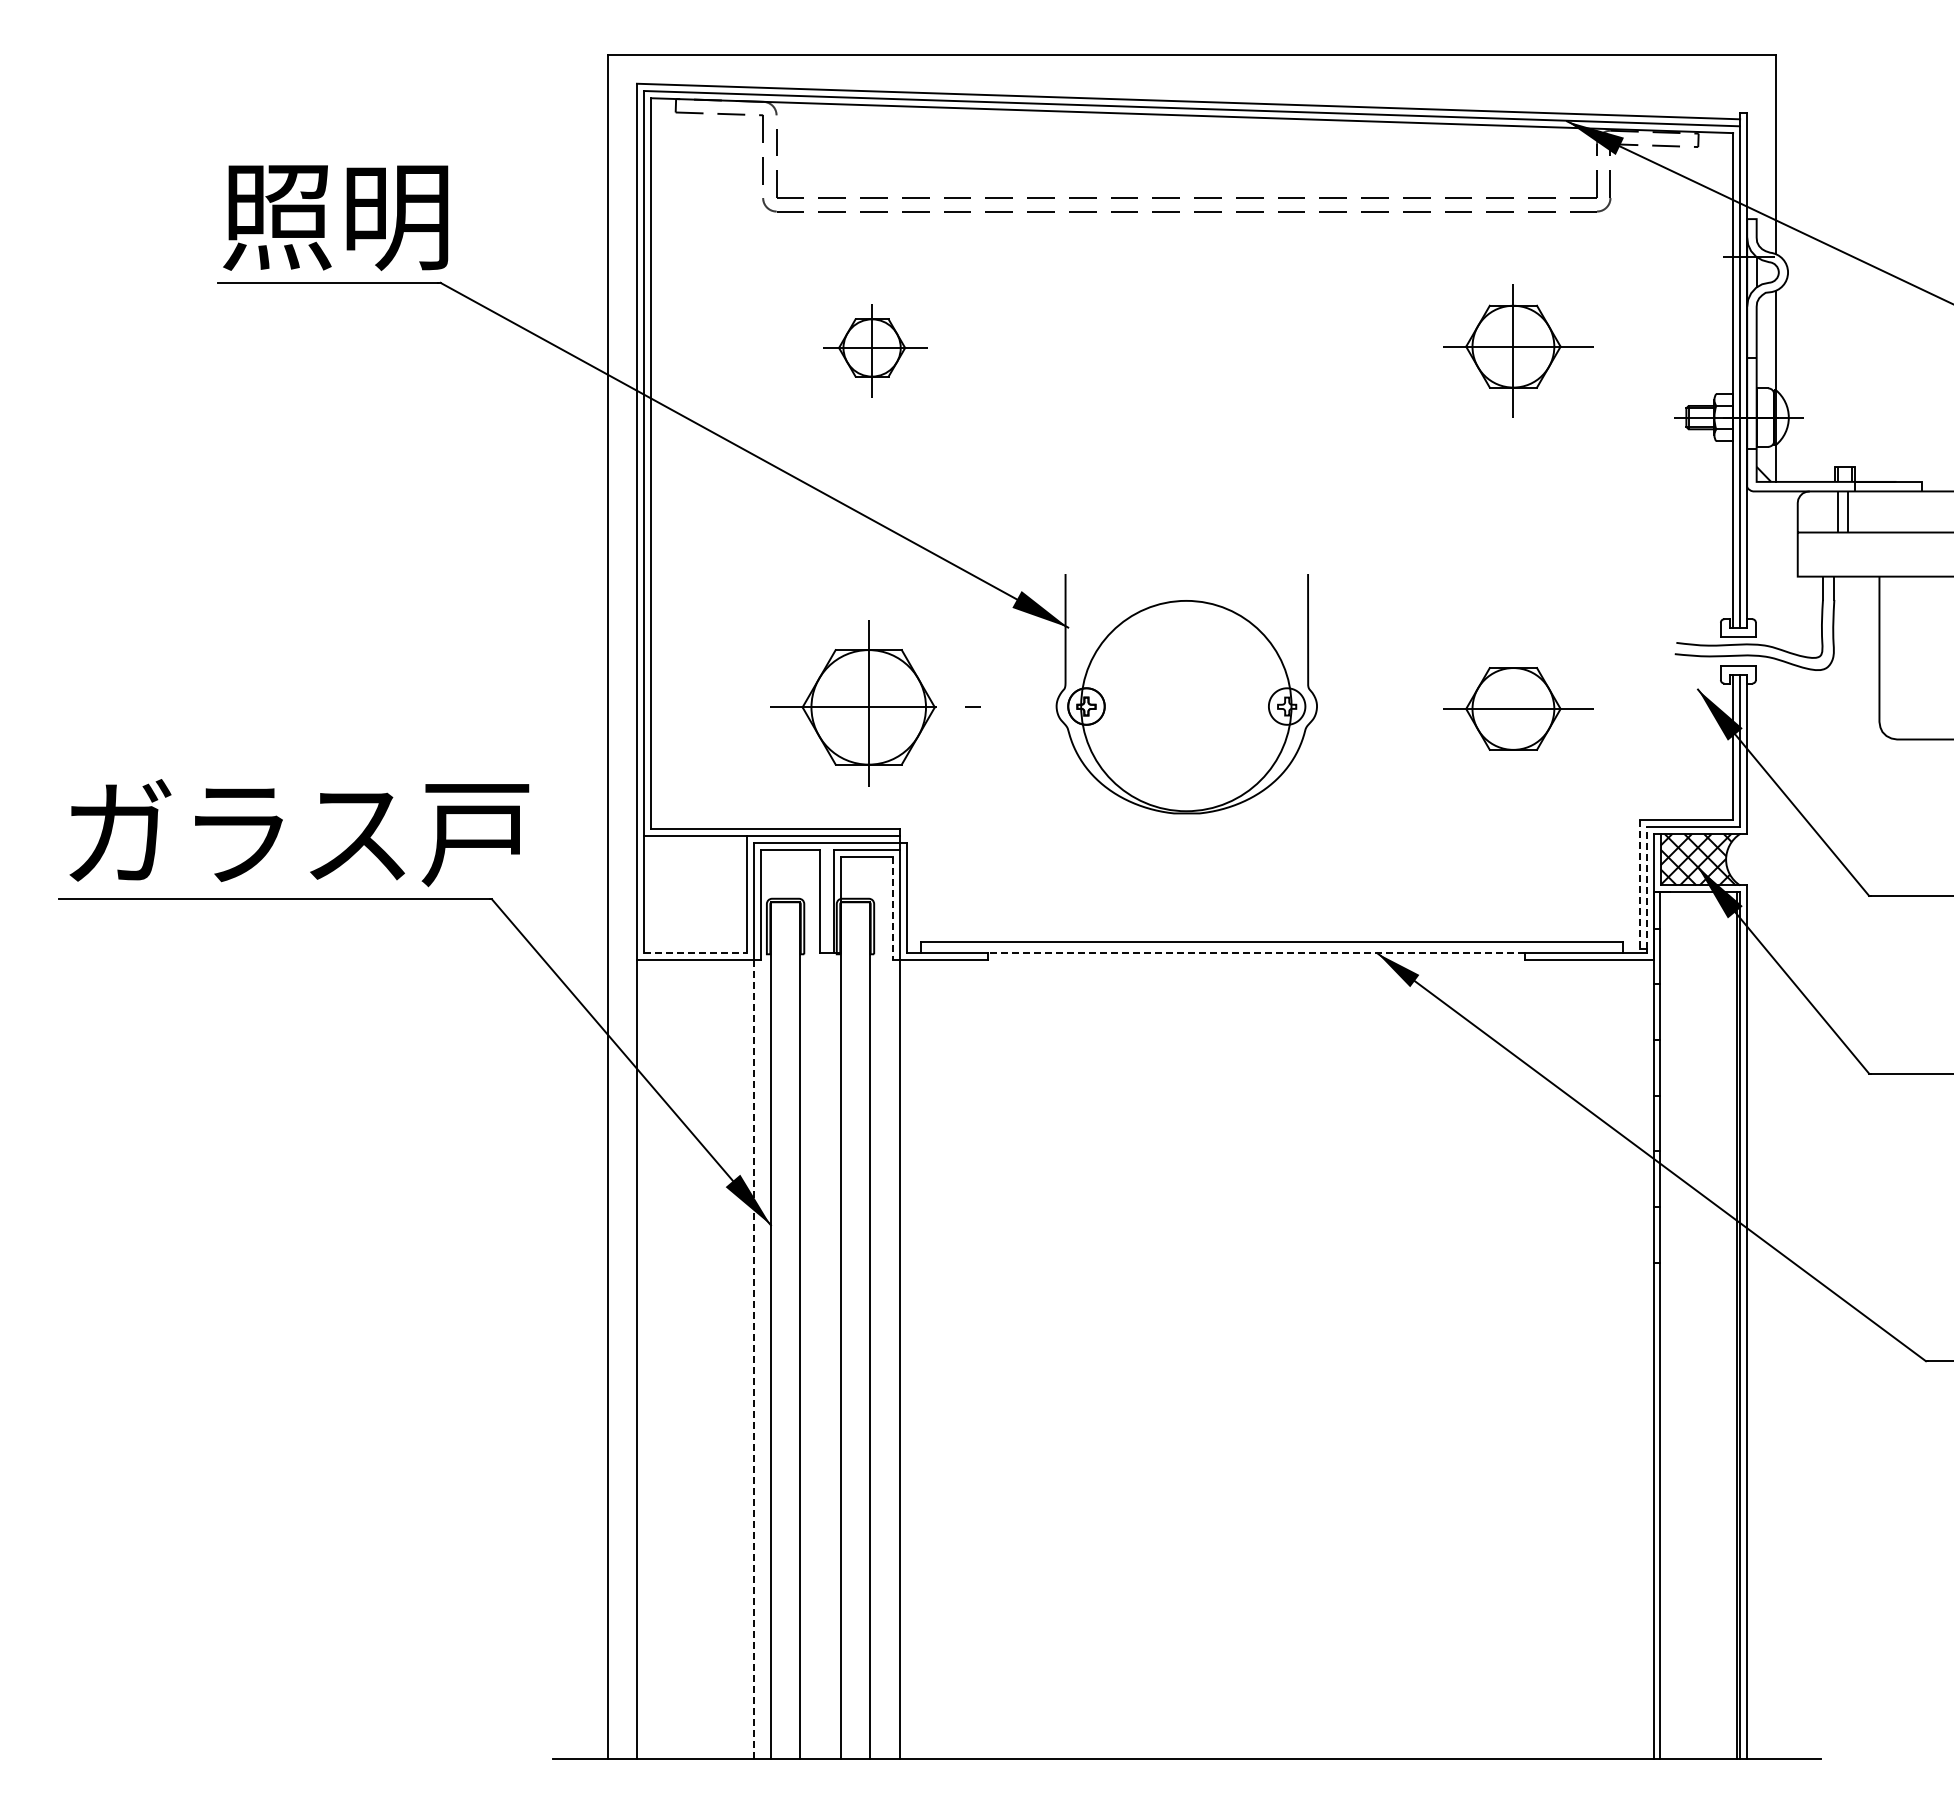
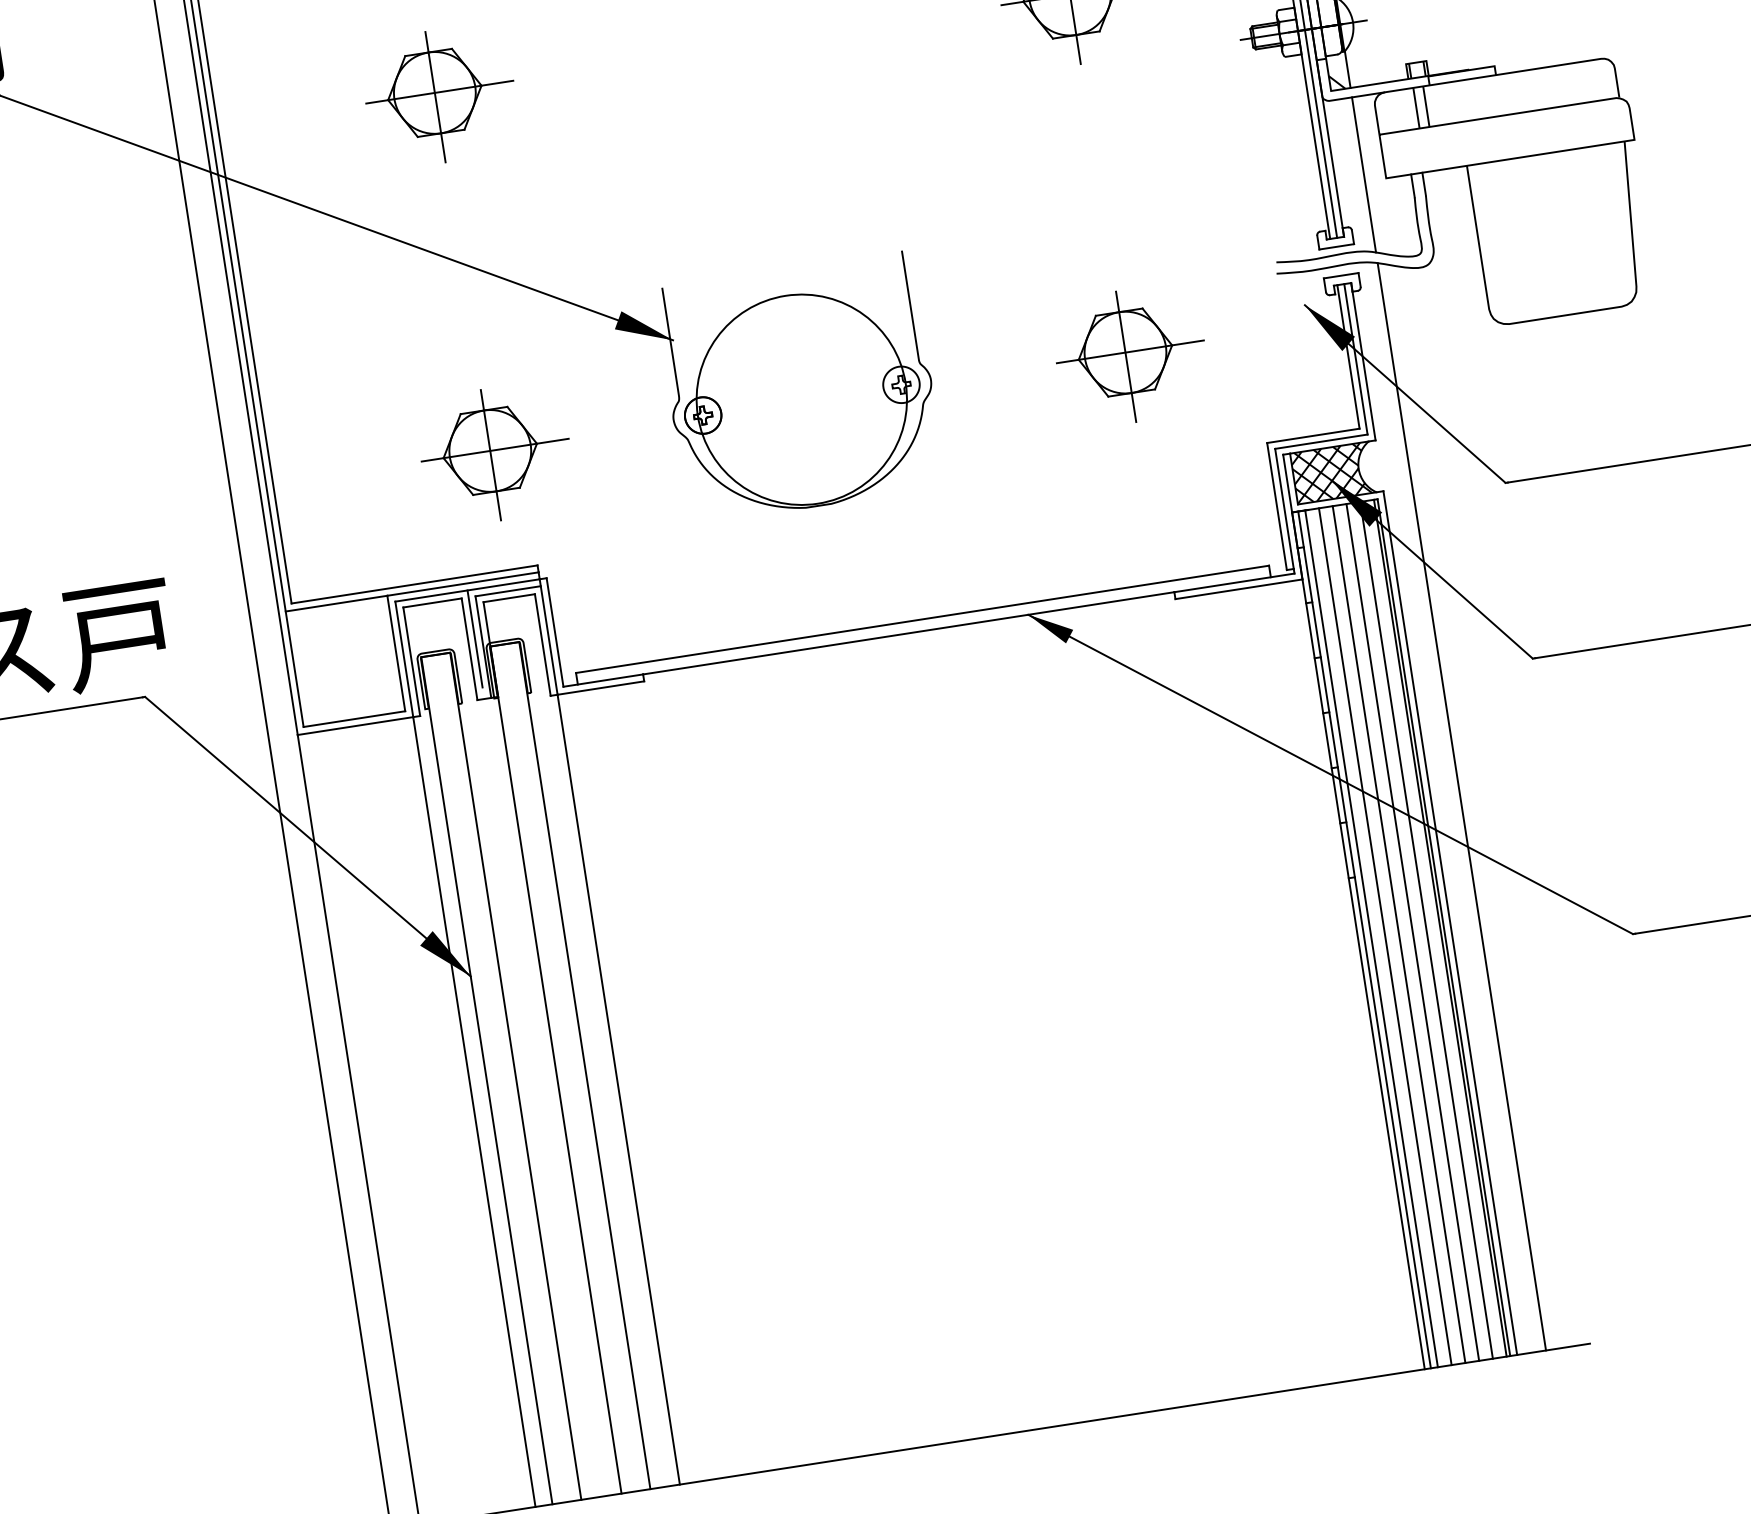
part: (875, 350) -> (440, 95), size x1.43
line: (1776, 569) -> (1364, 174), added
part: (875, 712) -> (495, 453), size x0.71
line: (1513, 713) -> (1126, 357), added
line: (1639, 884) -> (1276, 506), dashed -> solid
line: (1646, 887) -> (1284, 508), dashed -> solid
line: (826, 892) -> (474, 639), added
line: (892, 909) -> (542, 645), dashed -> solid
line: (695, 953) -> (354, 719), dashed -> solid
line: (1256, 953) -> (908, 633), dashed -> solid
line: (1776, 1209) -> (1462, 806), added
line: (1666, 1325) -> (1371, 938), added
line: (1680, 1325) -> (1384, 936), added
line: (1694, 1325) -> (1398, 934), added
line: (1708, 1325) -> (1412, 932), added
line: (1722, 1325) -> (1426, 929), added
line: (753, 1359) -> (474, 1111), dashed -> solid

